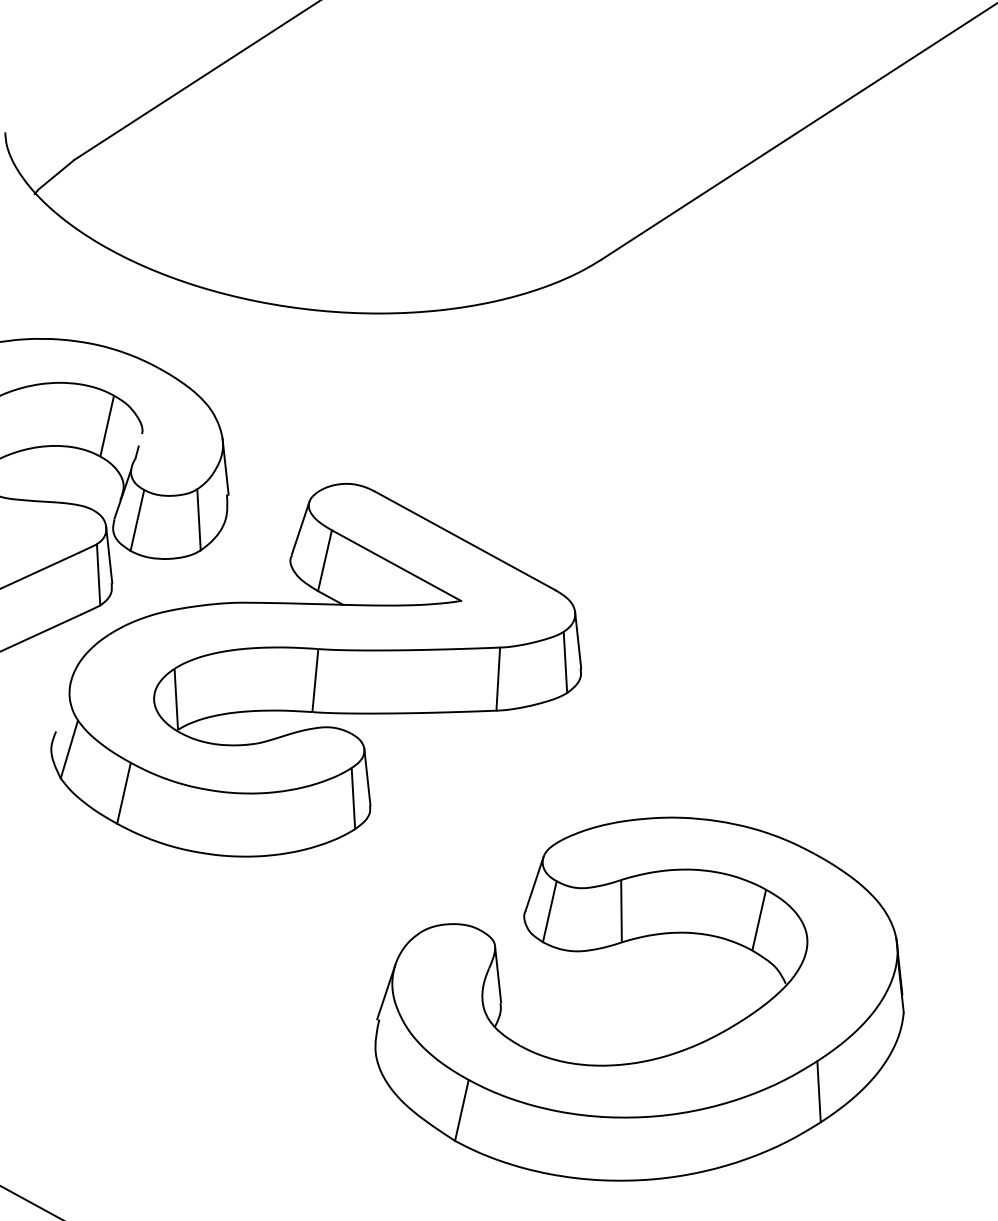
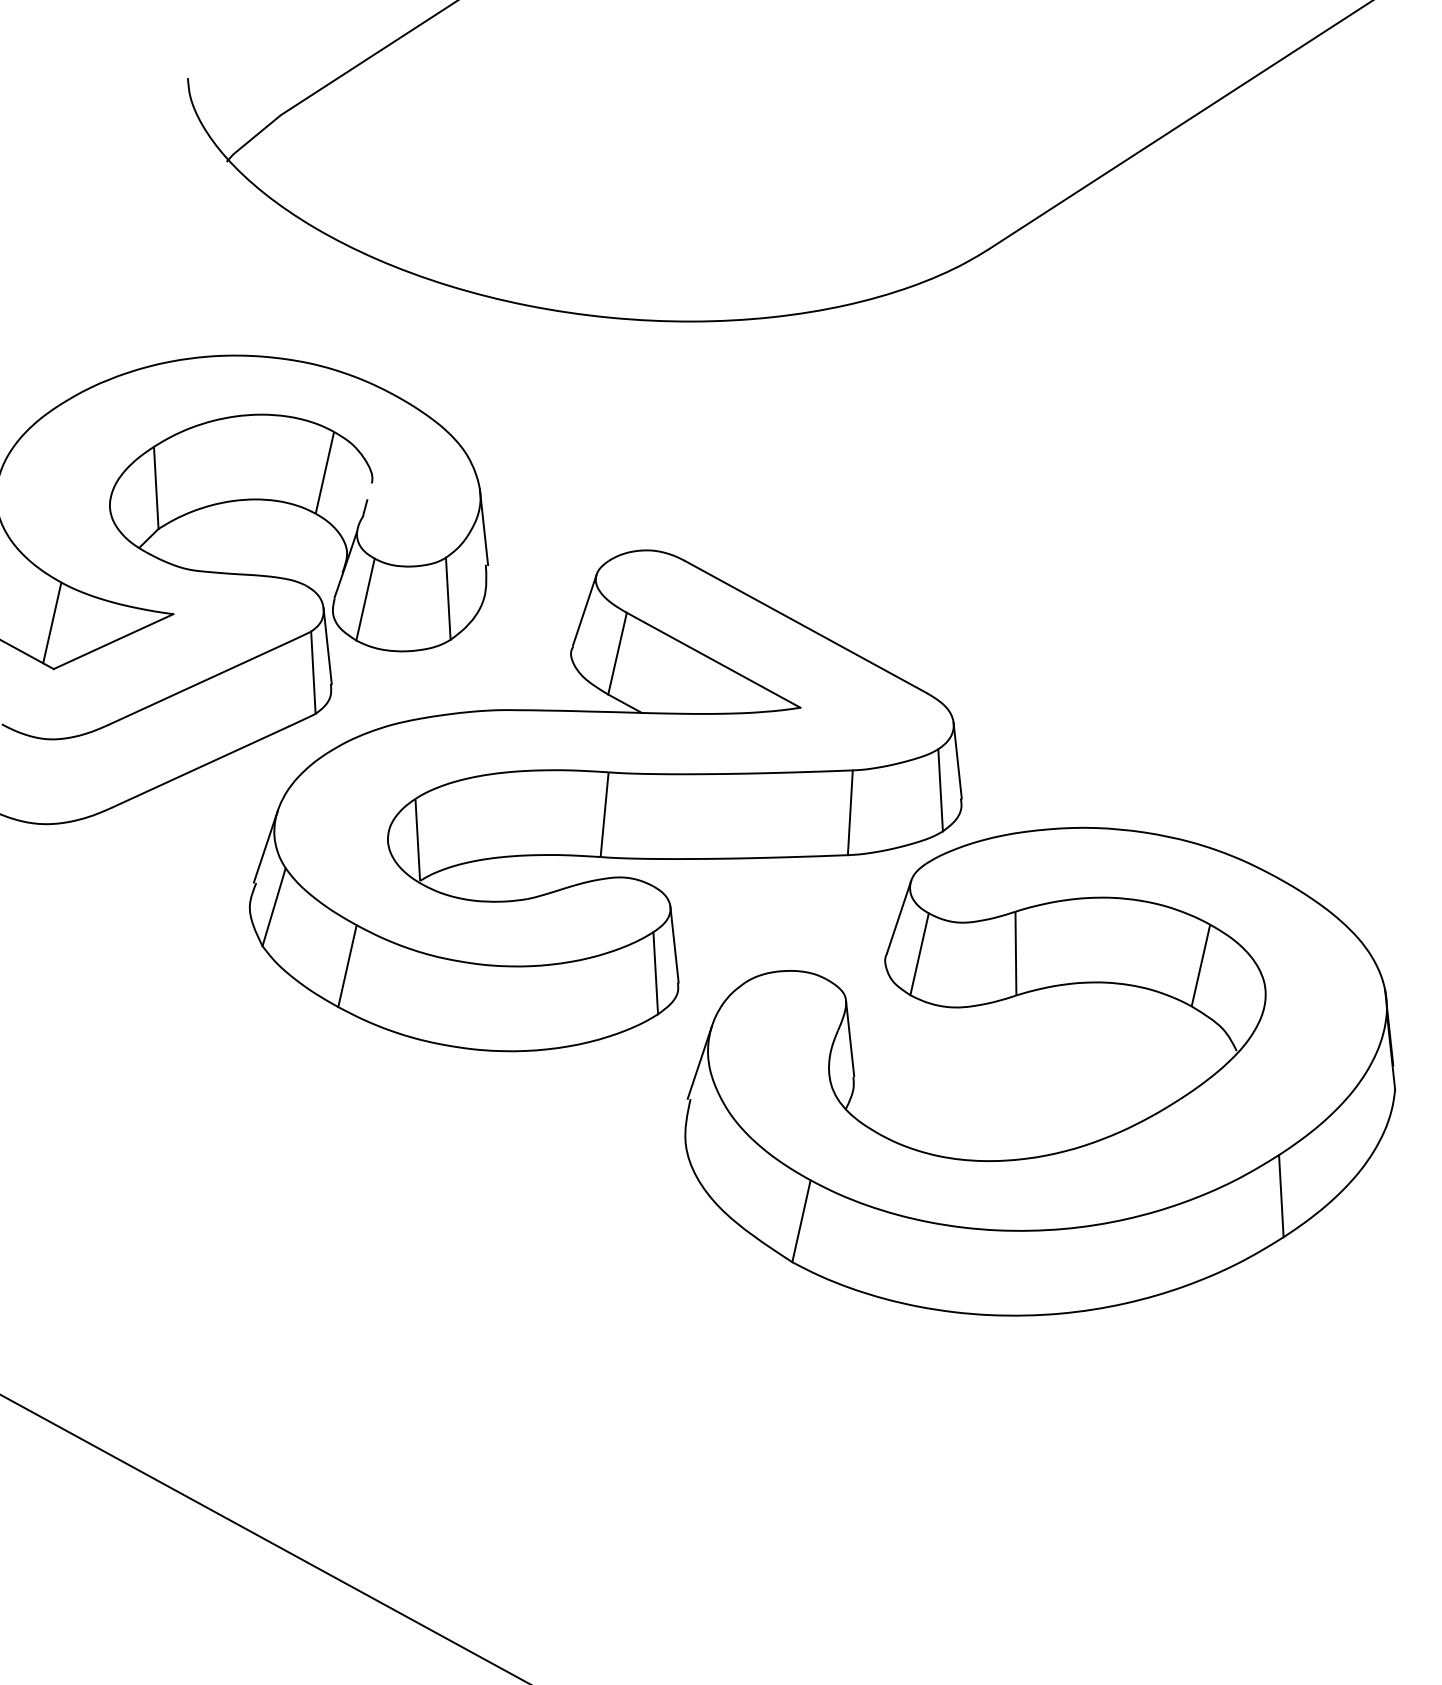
line: (62, 704) -> (265, 846), added
part: (620, 943) -> (1014, 997), moved

